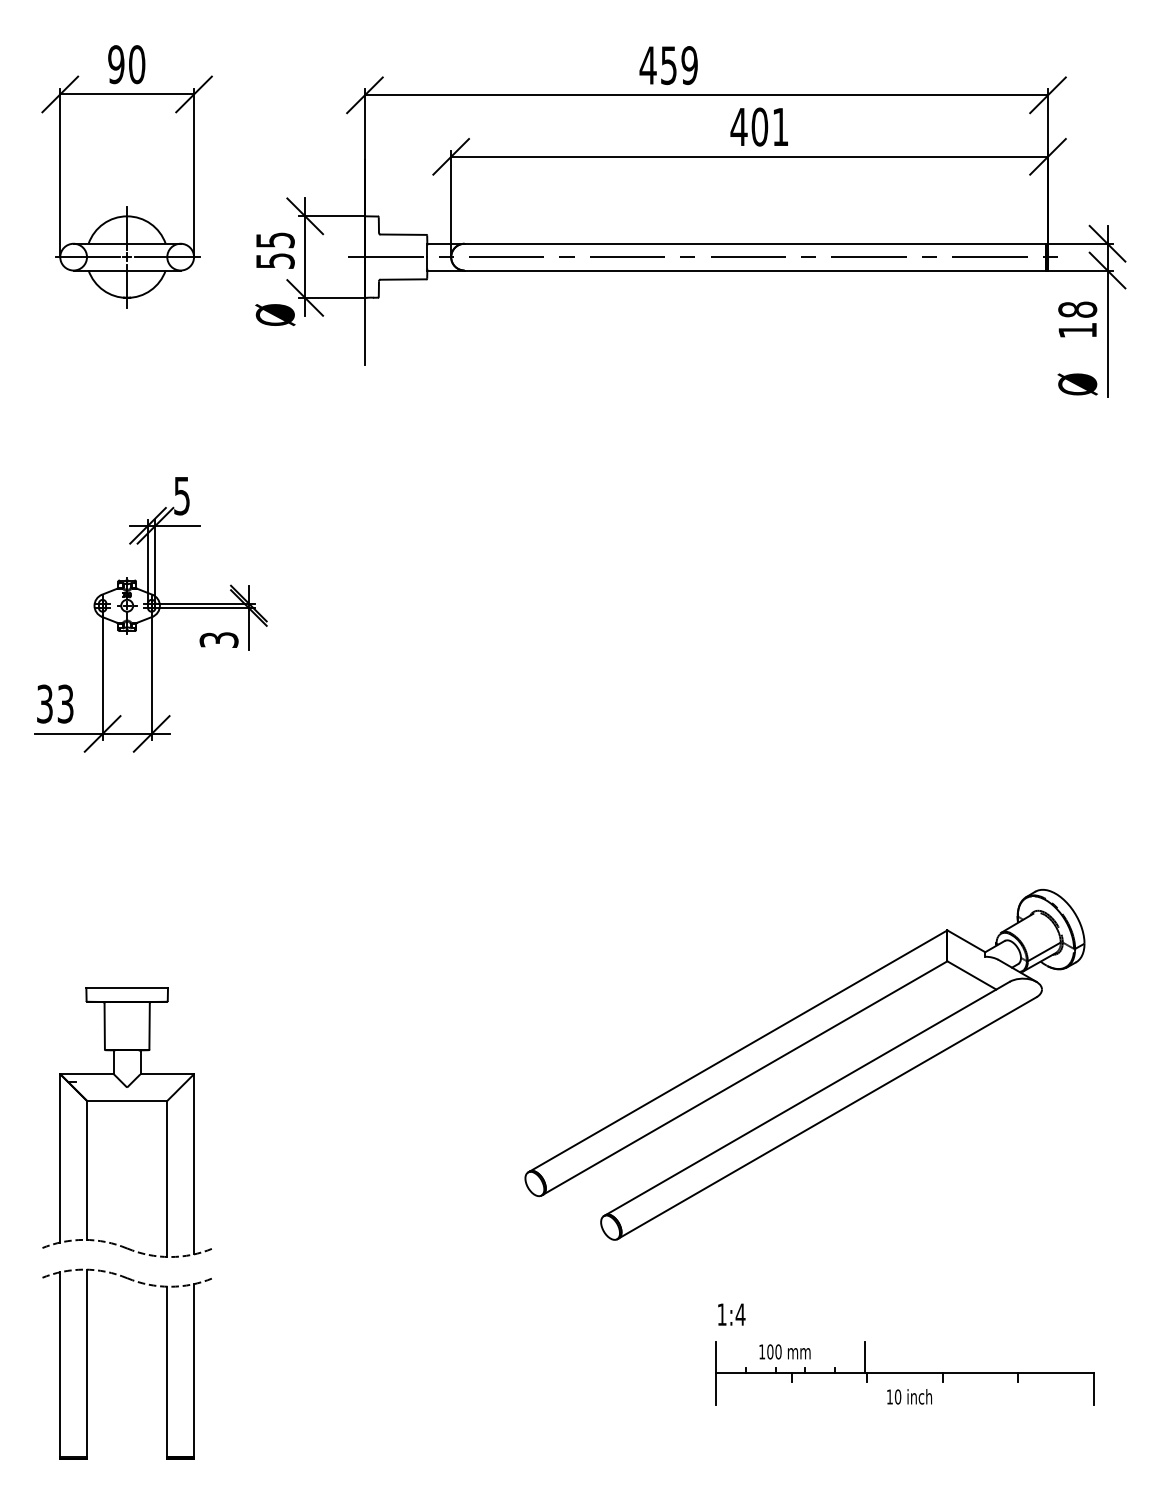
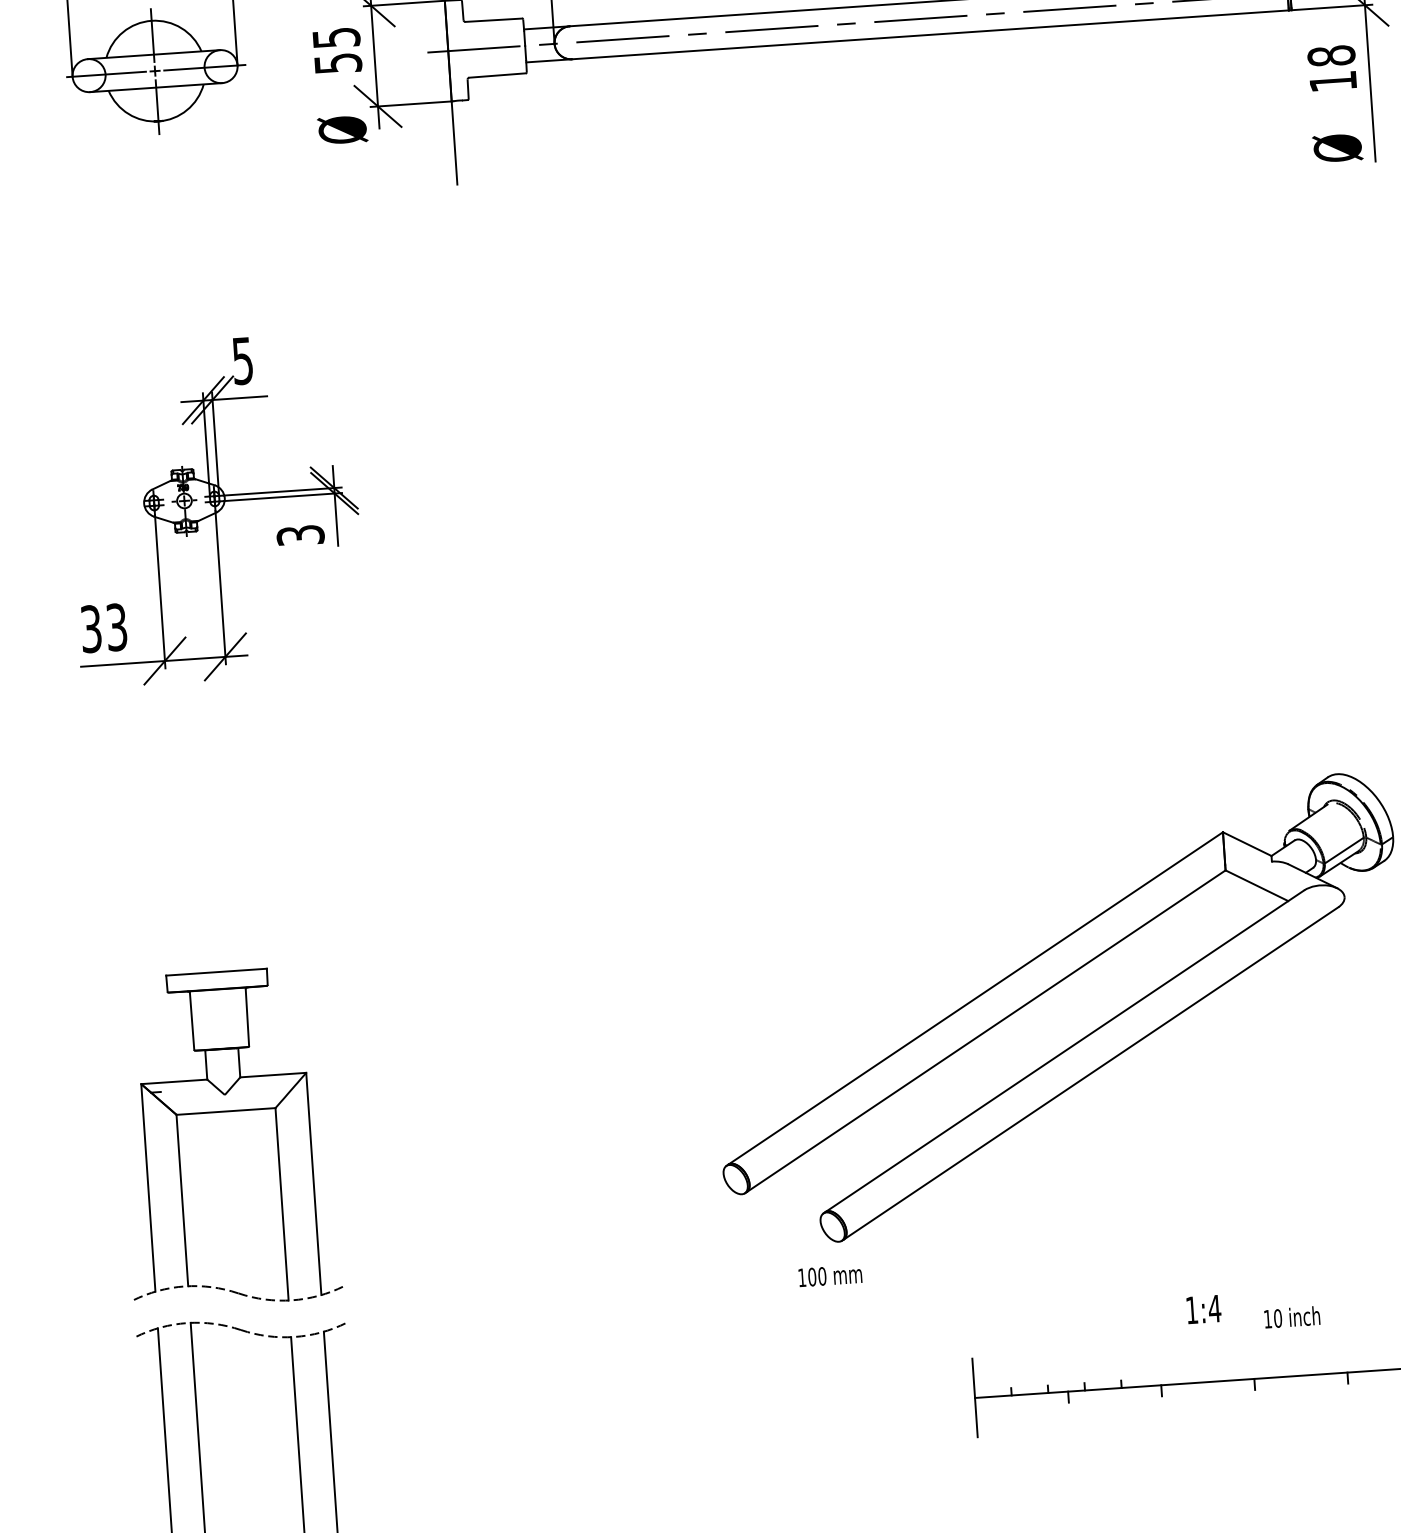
text: (731, 1314) -> (1203, 1309), moved
text: (784, 1351) -> (829, 1275), moved
line: (864, 1357) -> (1156, 1365), removed
text: (909, 1396) -> (1292, 1316), moved

